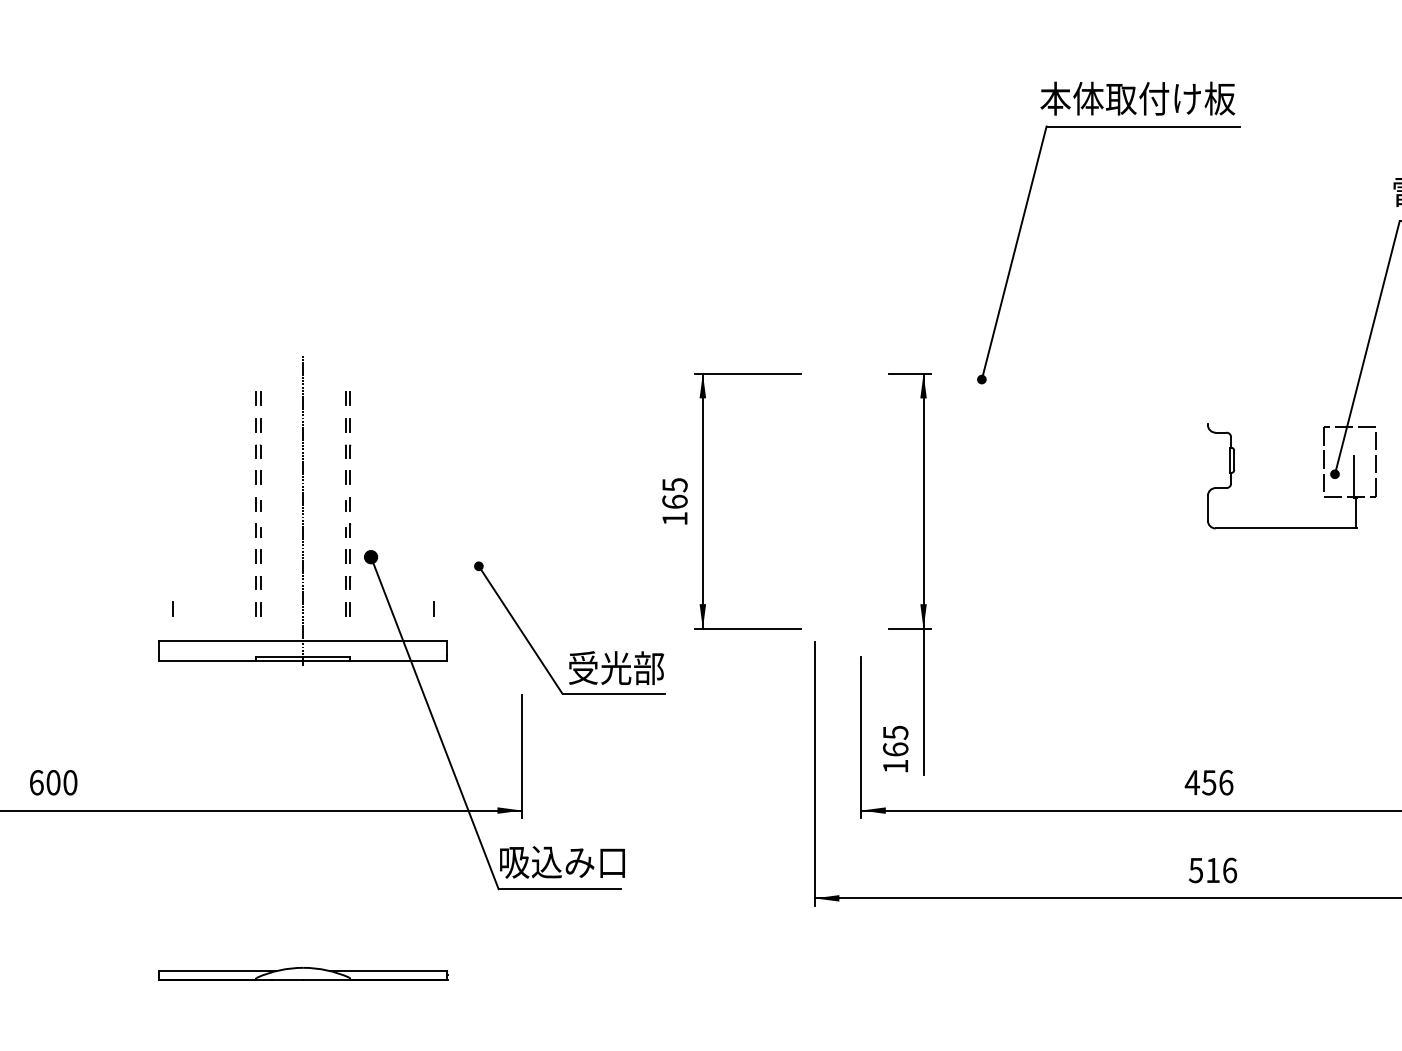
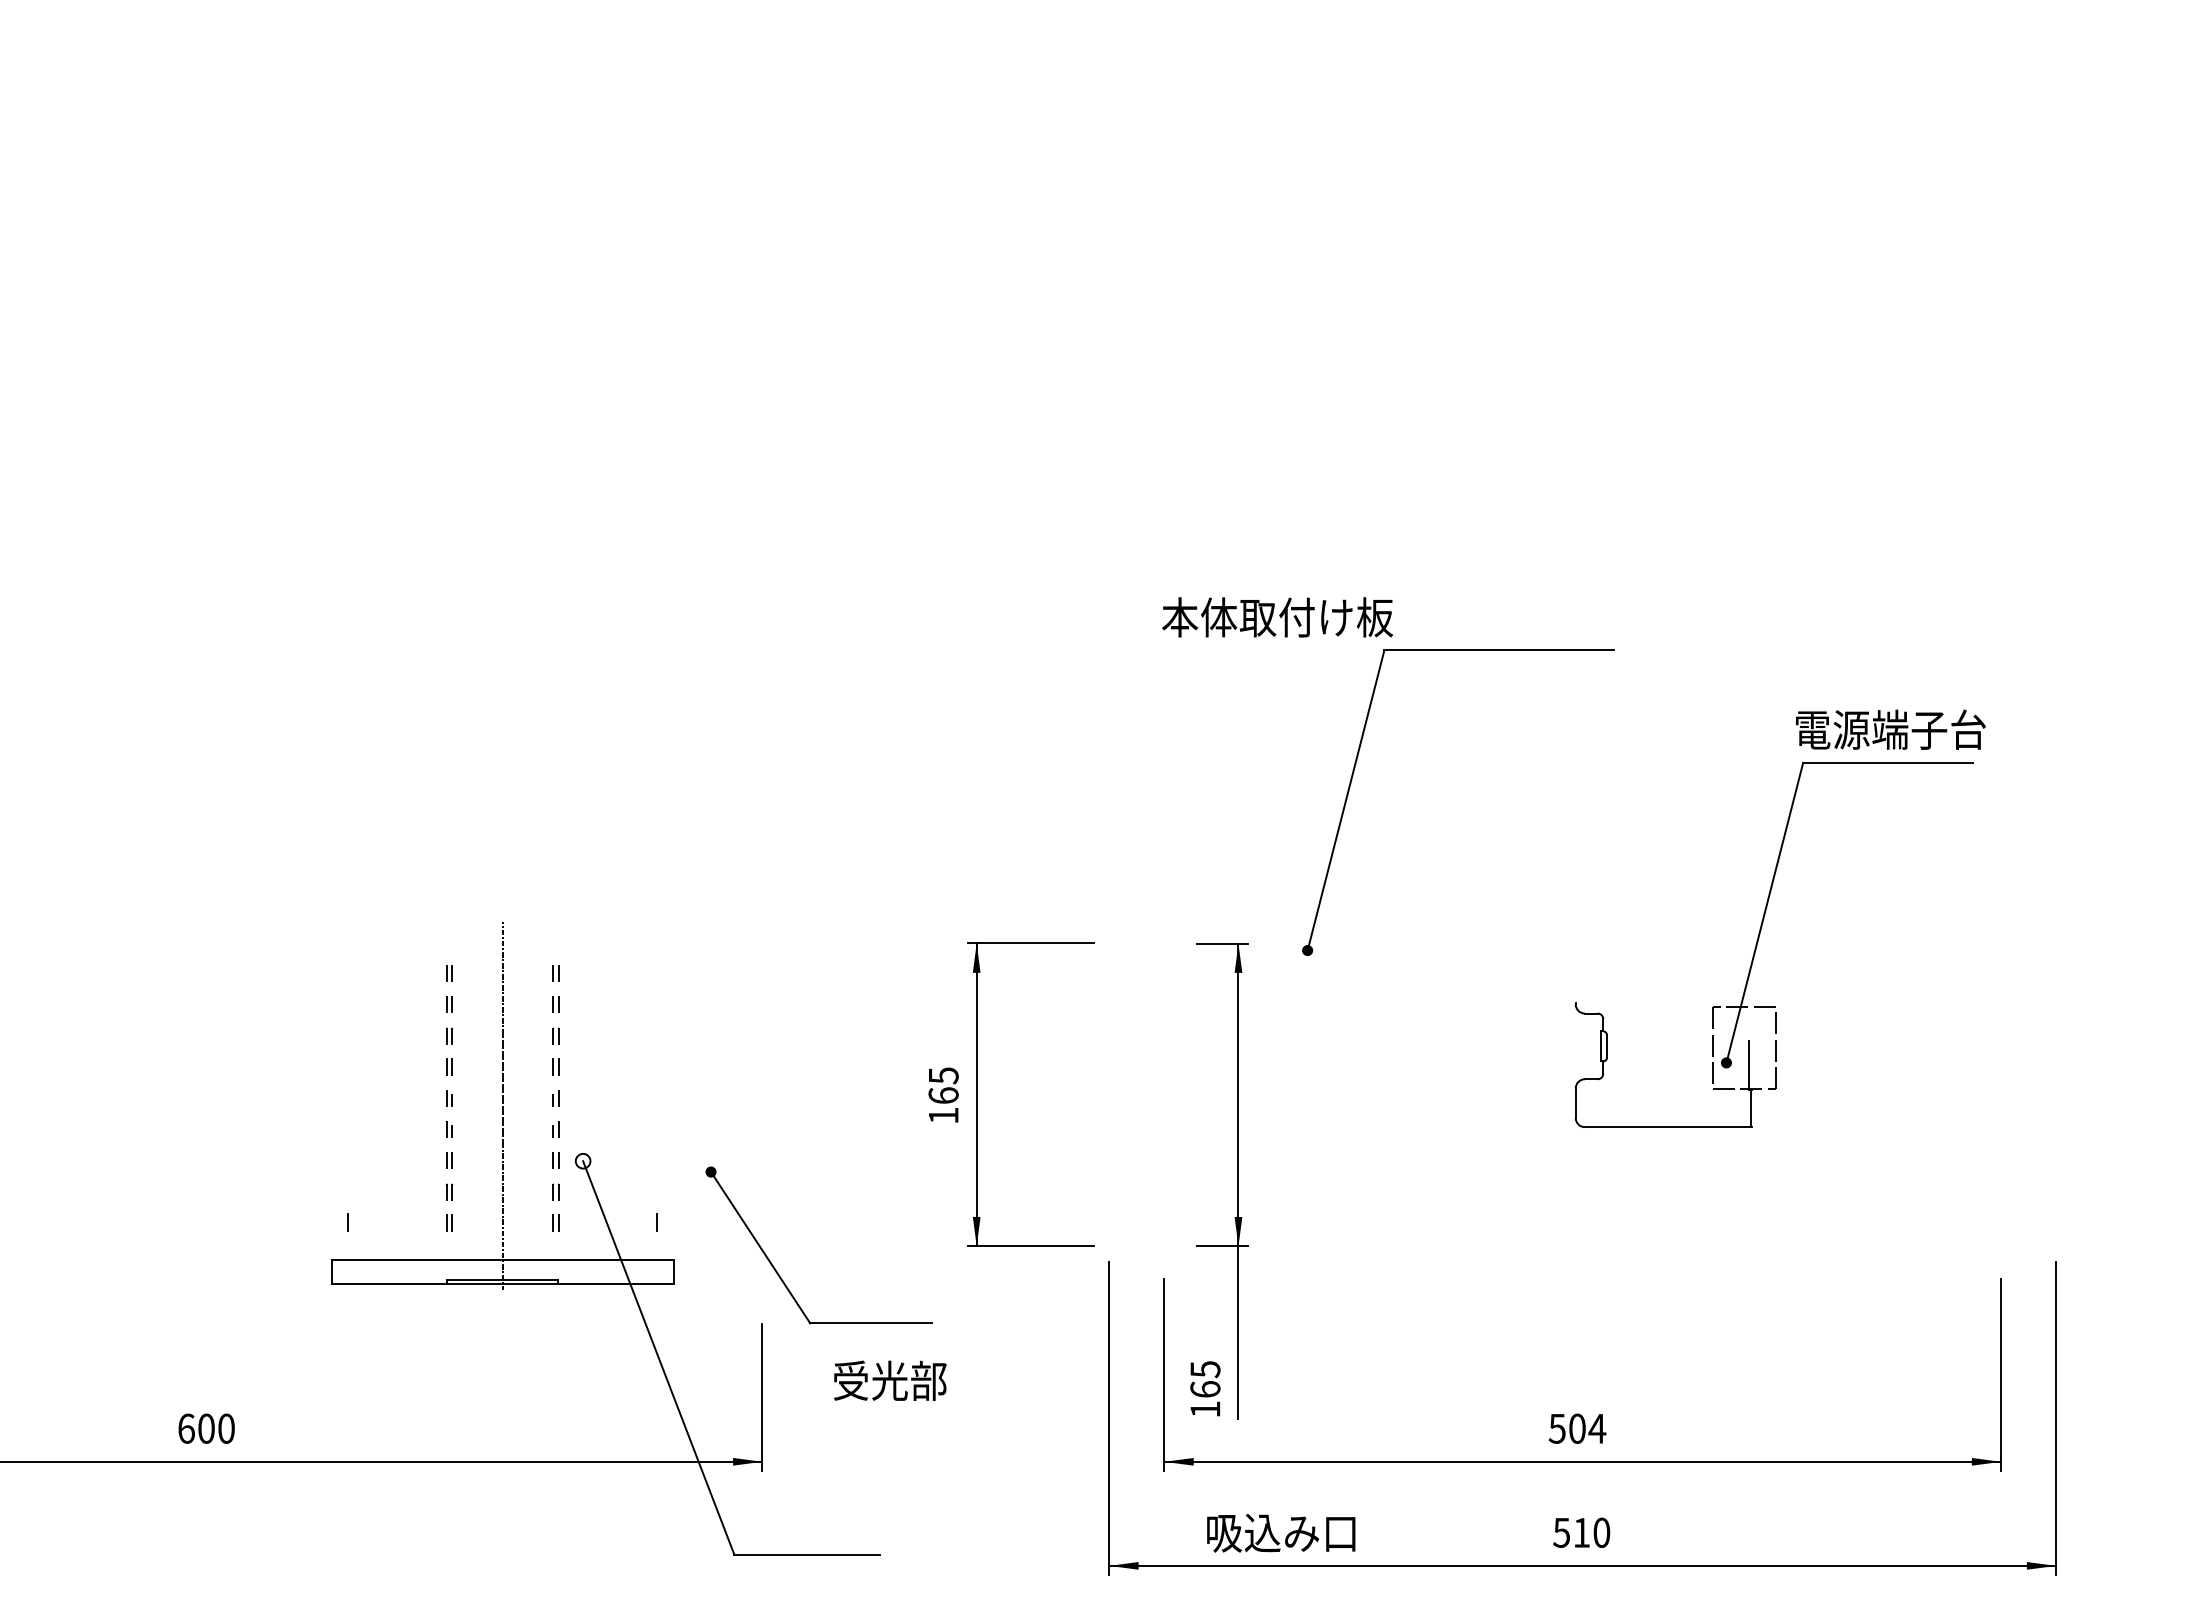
text: (1137, 98) -> (1277, 617), moved
fill: (370, 556) -> (582, 1160), removed
text: (615, 667) -> (889, 1380), moved
text: (1209, 782) -> (1577, 1428), 456 -> 504
text: (562, 861) -> (1281, 1532), moved
text: (1229, 870) -> (1601, 1532), 516 -> 510

